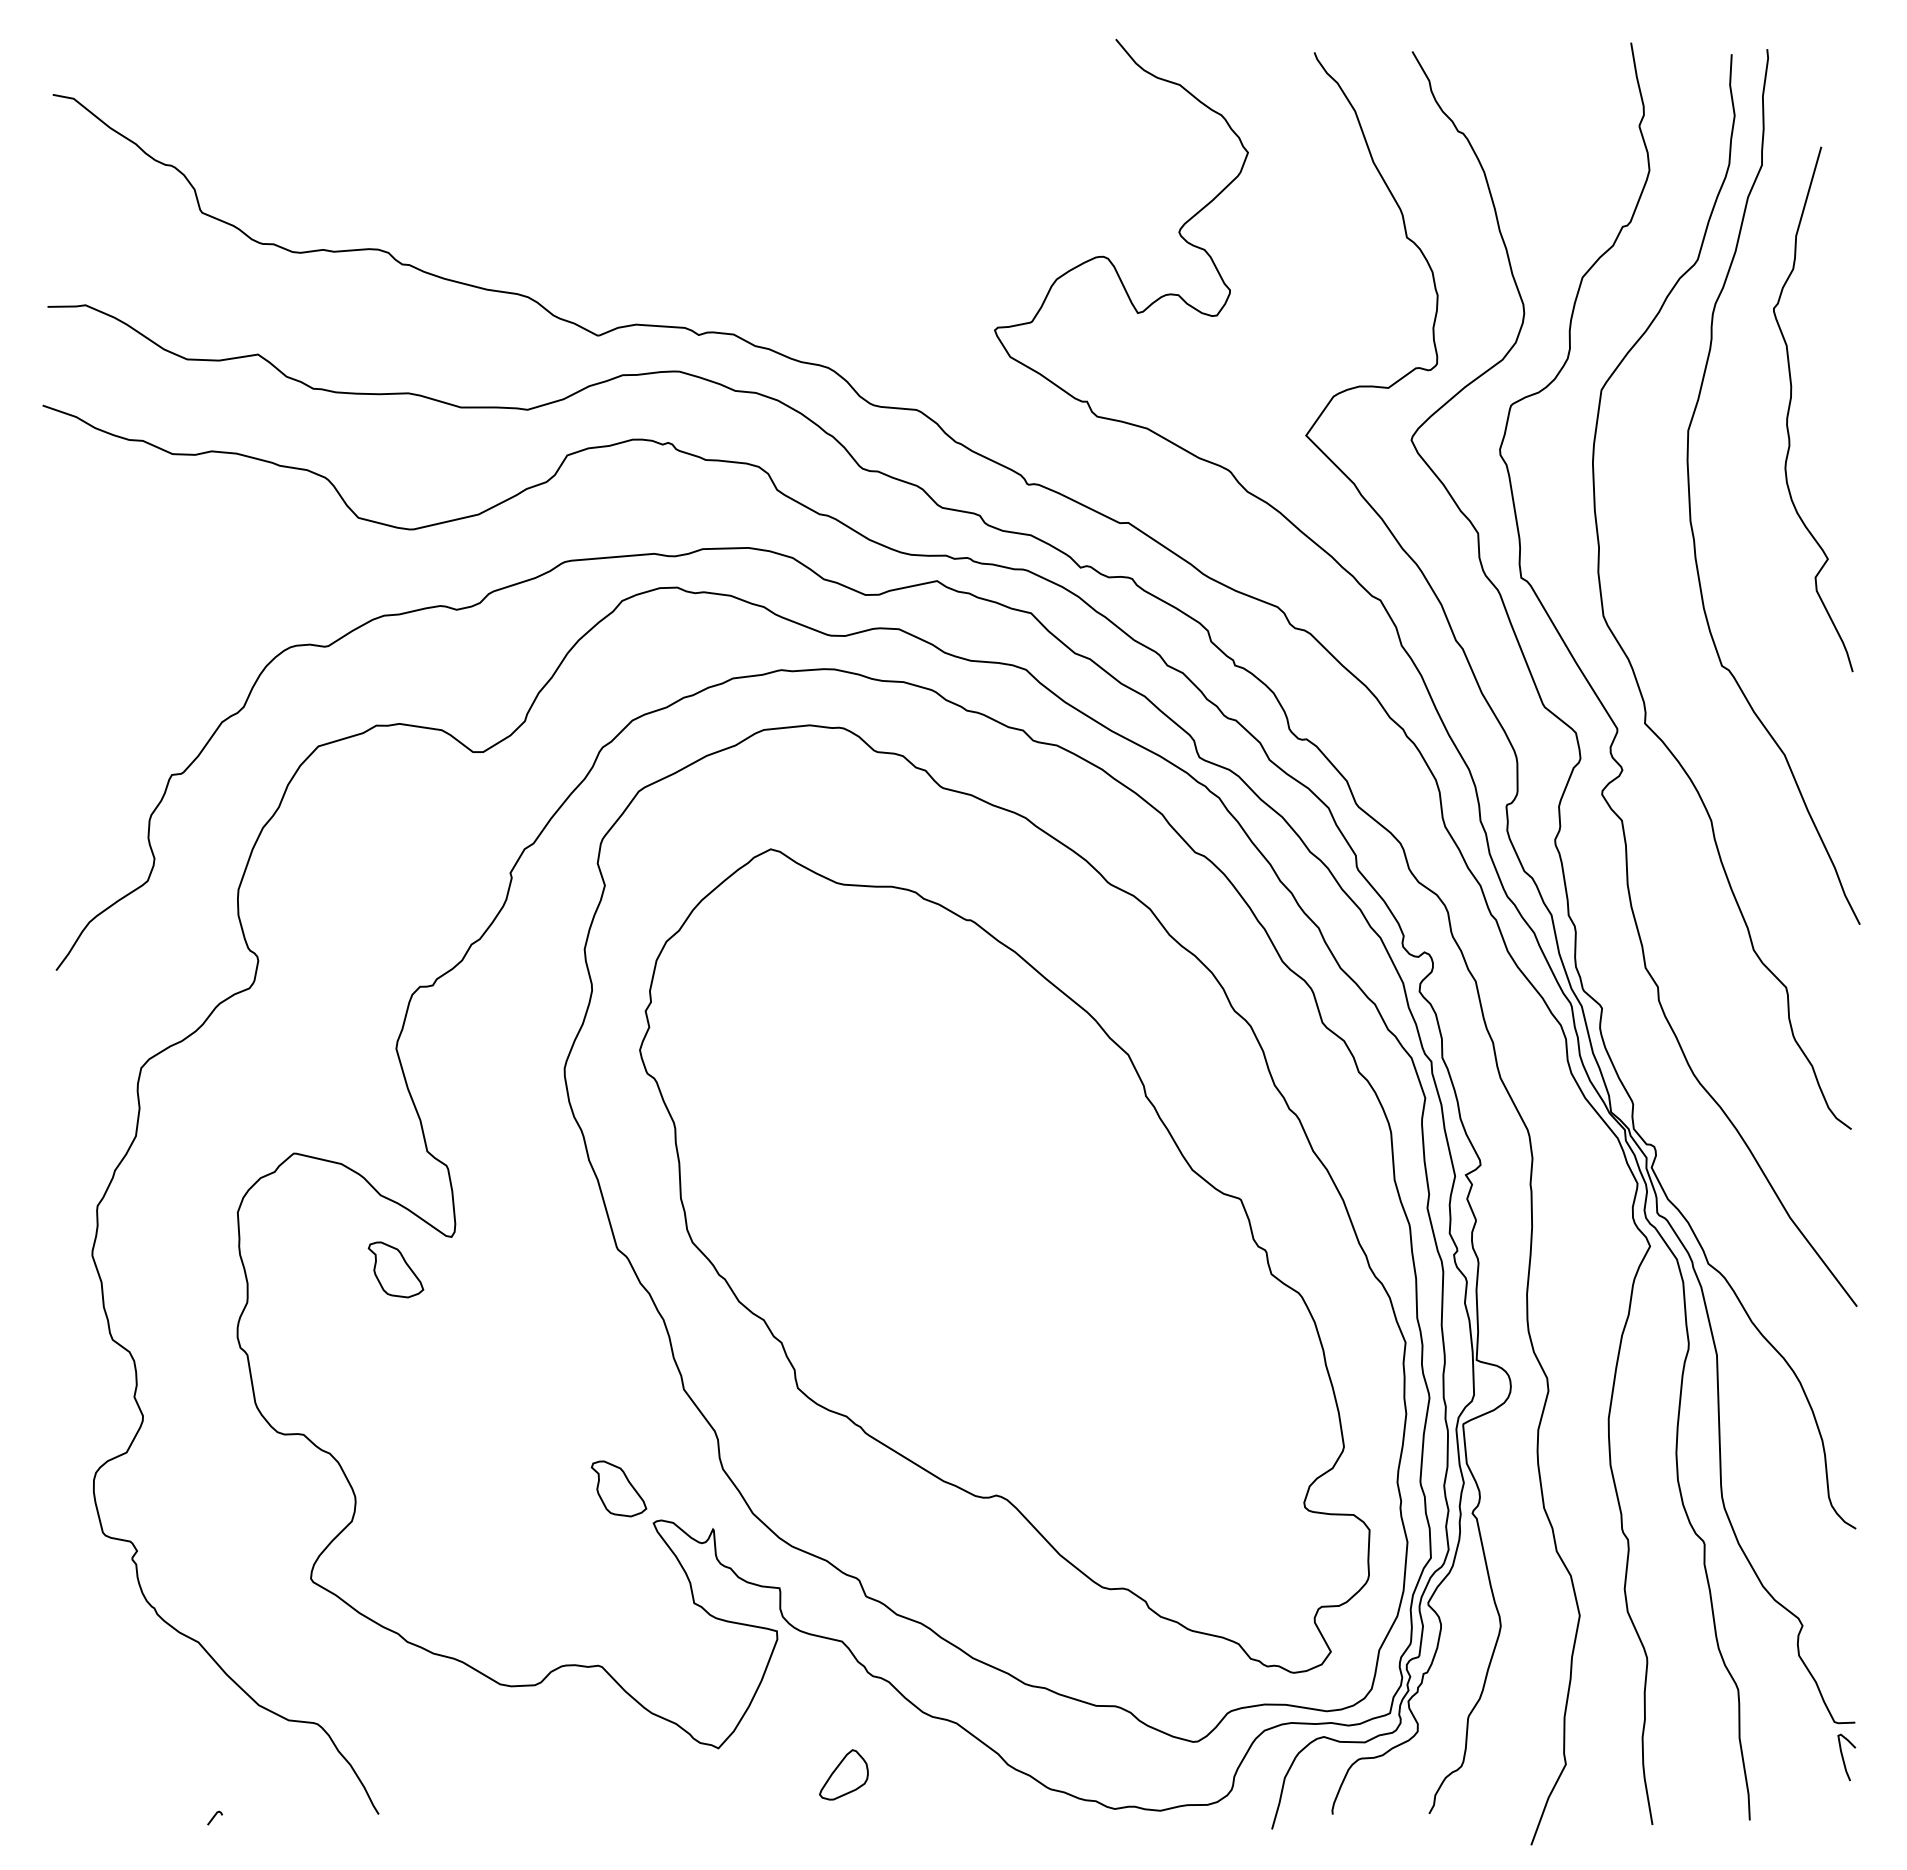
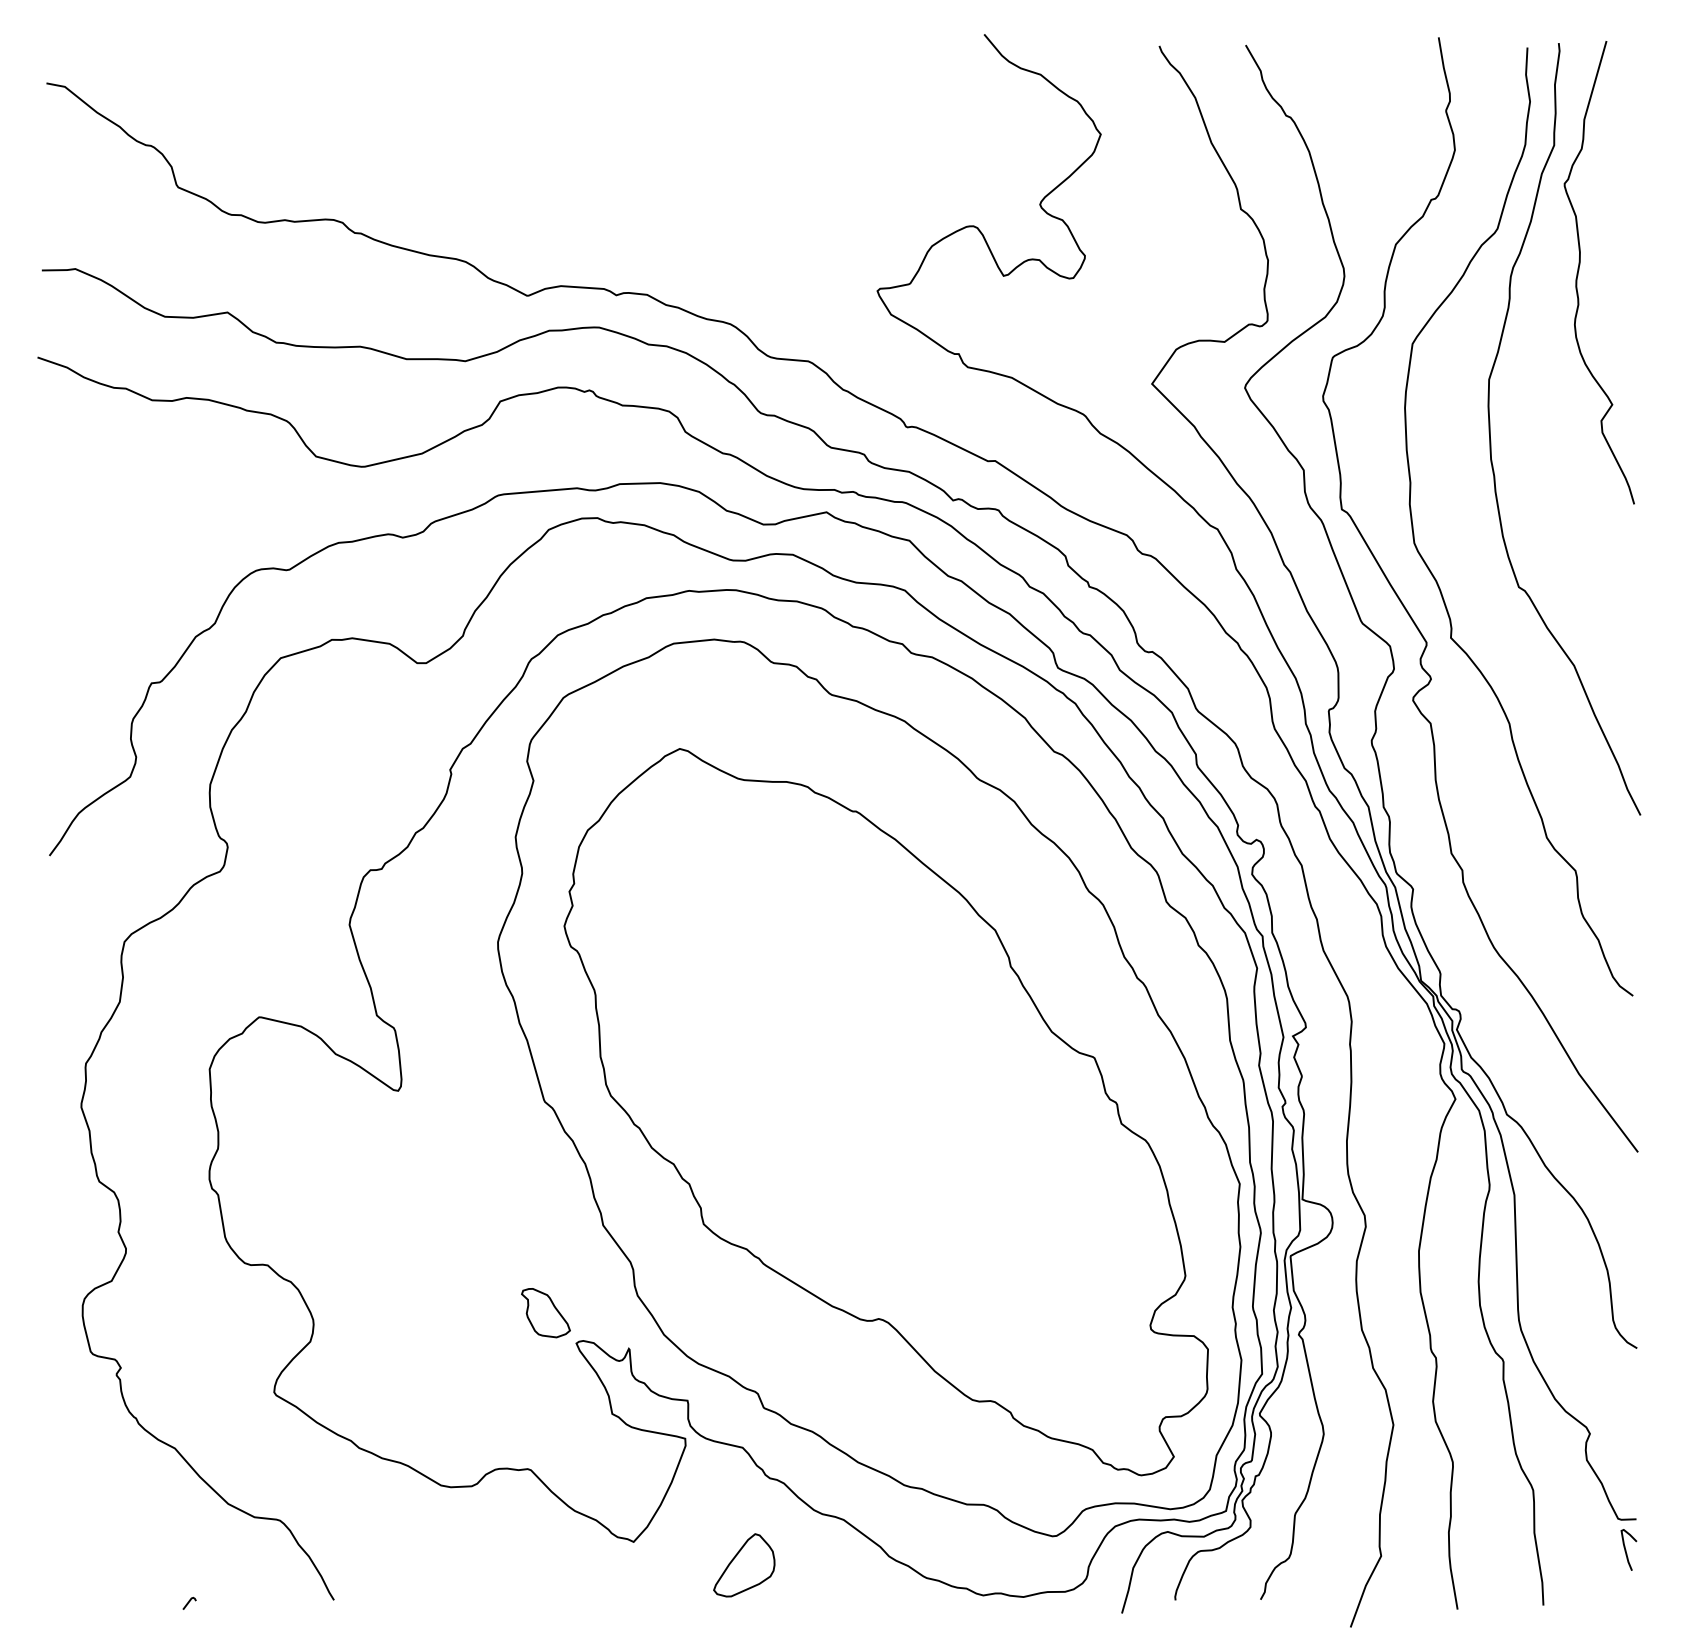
curve: (1790, 407) -> (1579, 270), moved
part: (395, 1269) -> (348, 1119), removed
part: (843, 1774) -> (743, 1565), size x1.43

